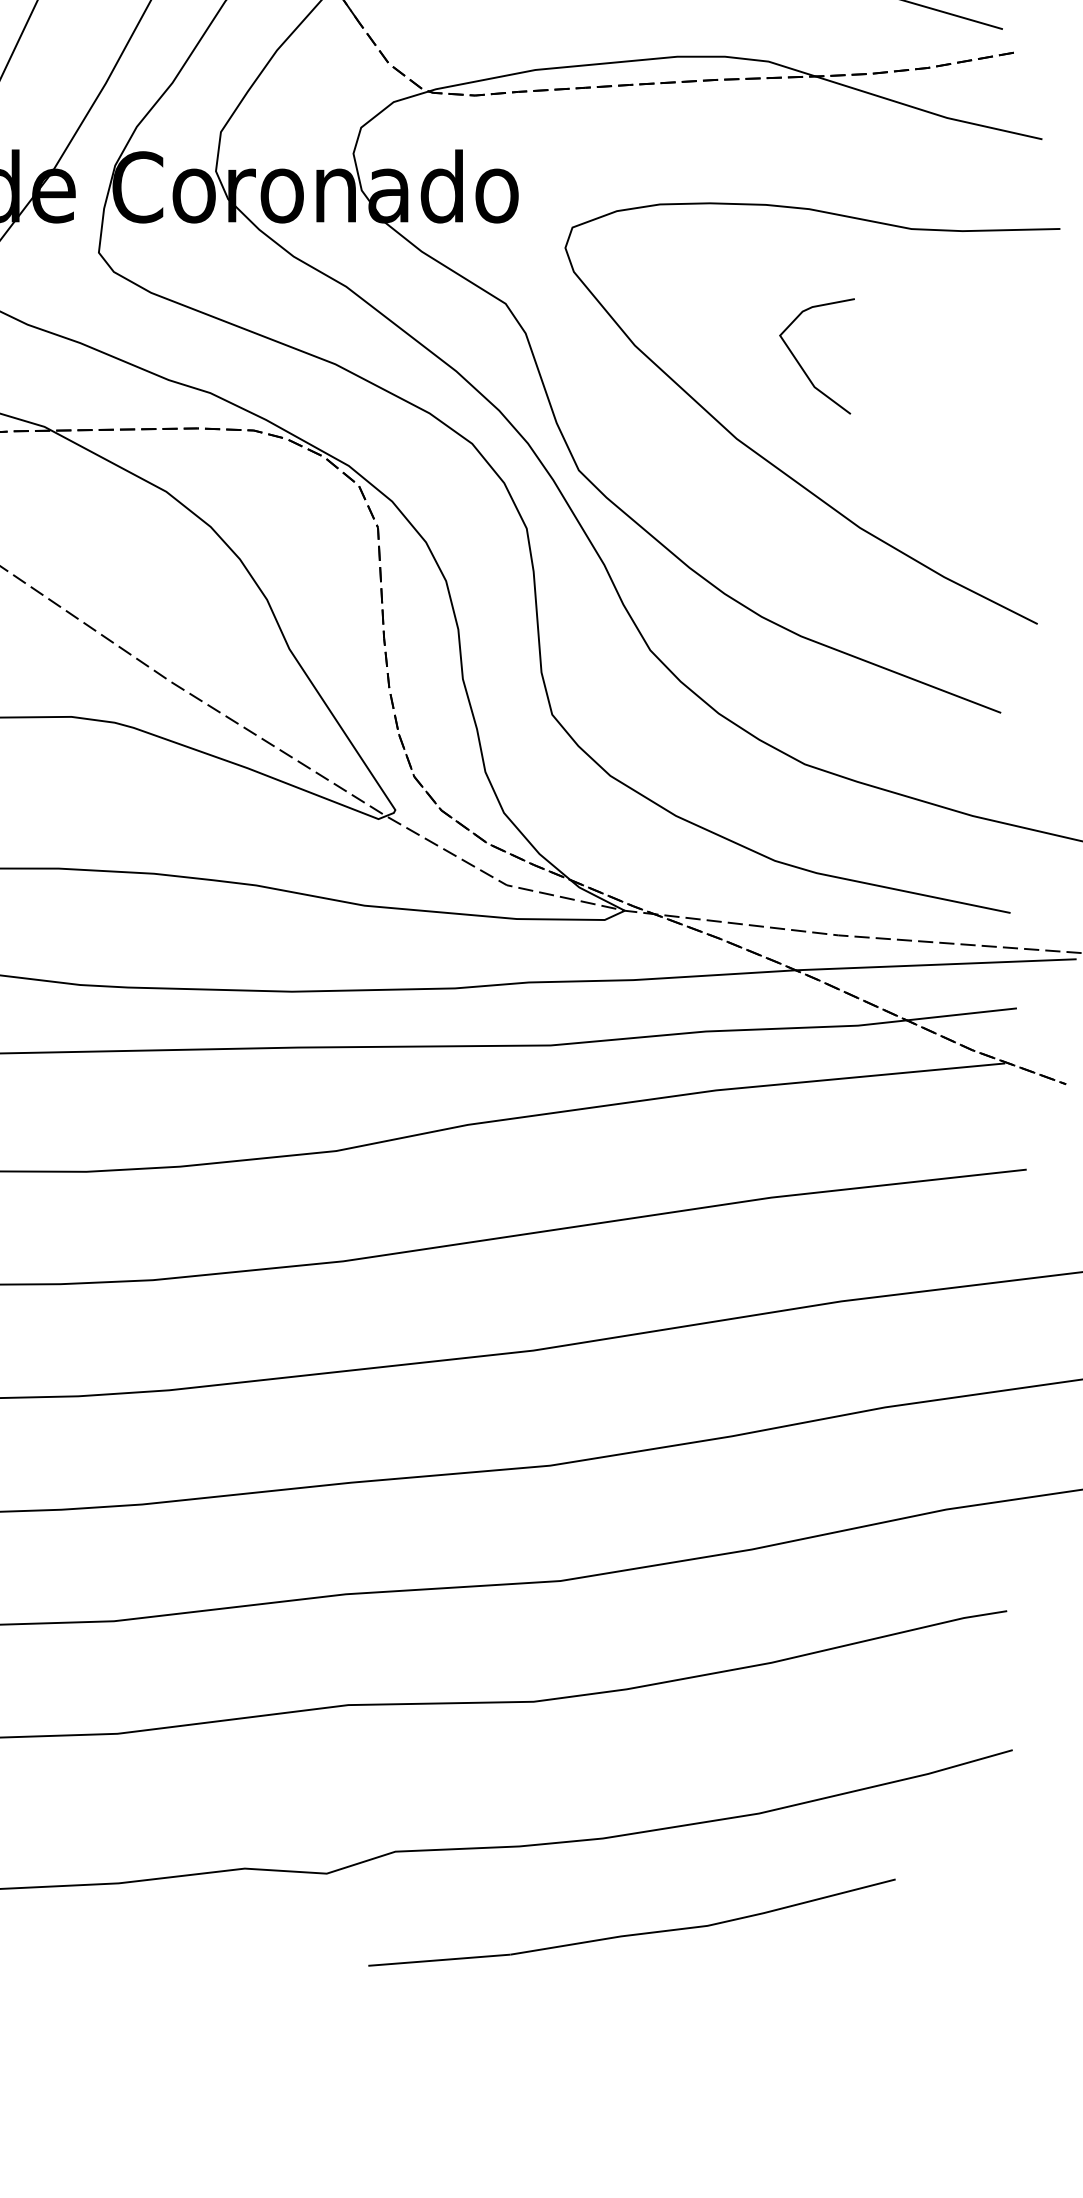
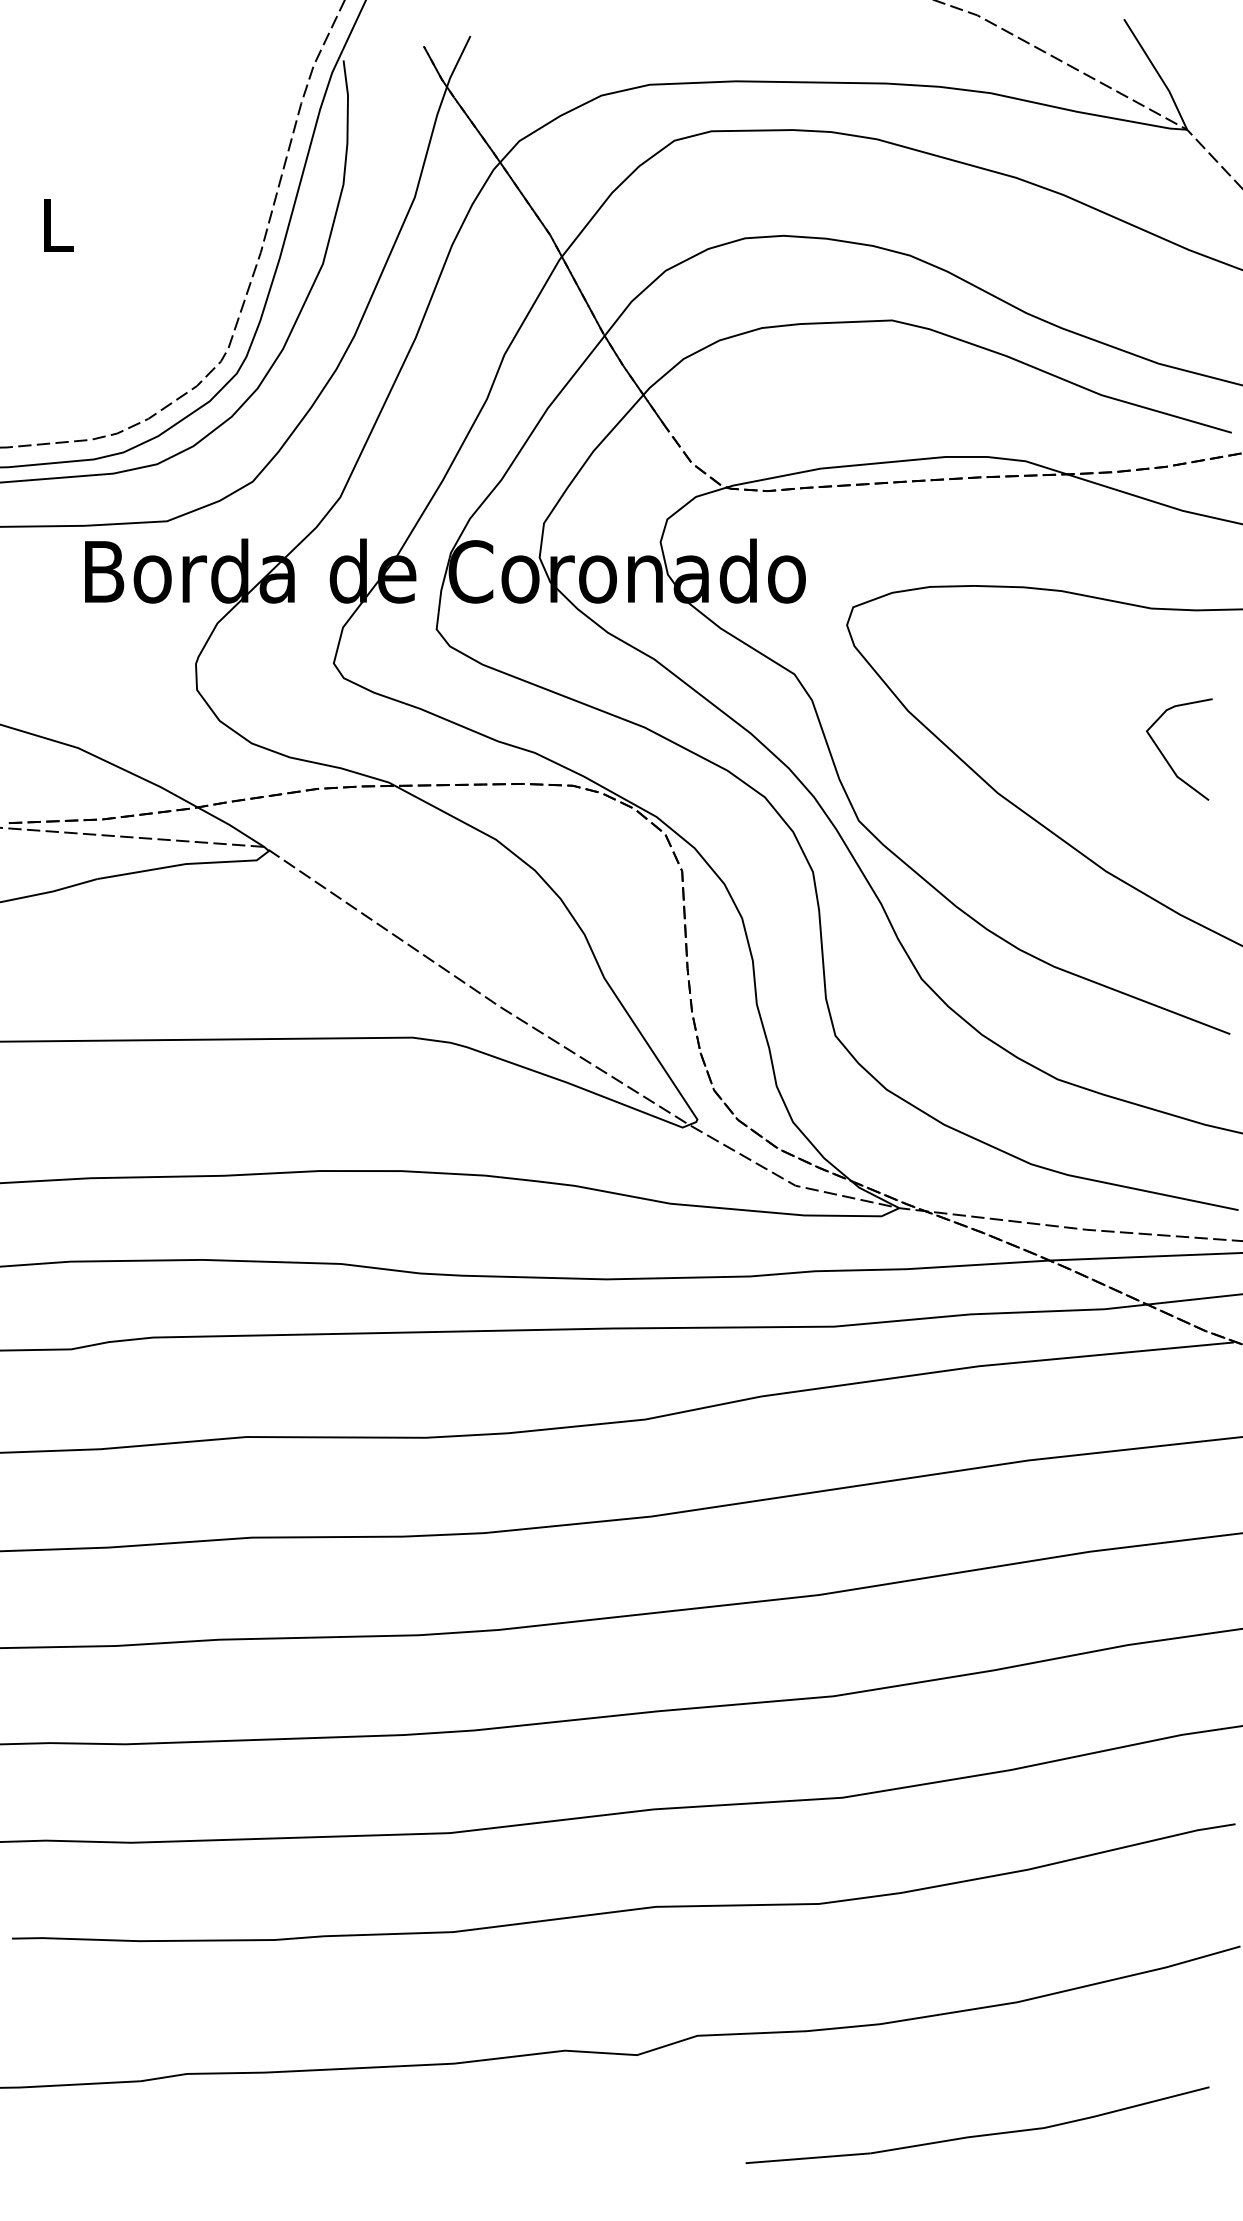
curve: (802, 366) -> (1166, 758), moved
part: (635, 1933) -> (980, 2134), moved

